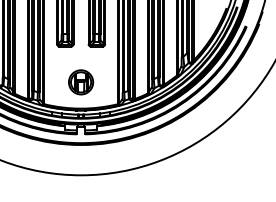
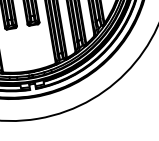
part: (81, 82) -> (27, 52), removed

